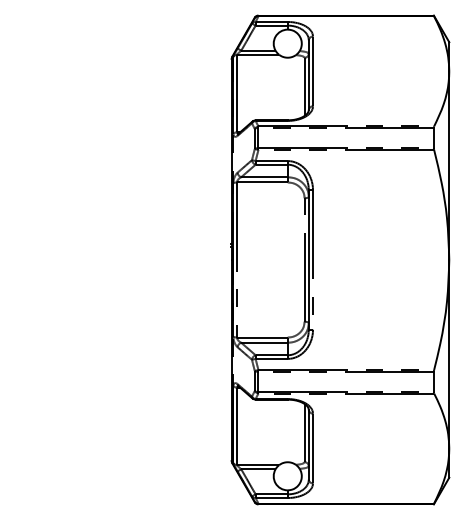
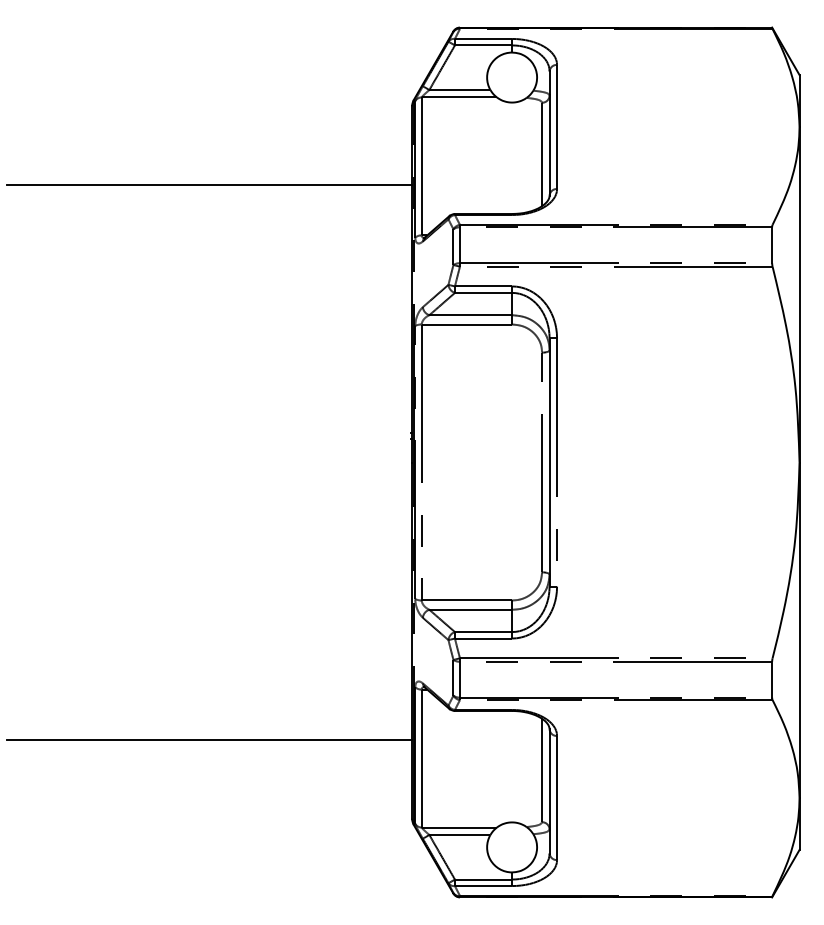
line: (117, 104) -> (209, 185), added
line: (117, 415) -> (209, 739), added

